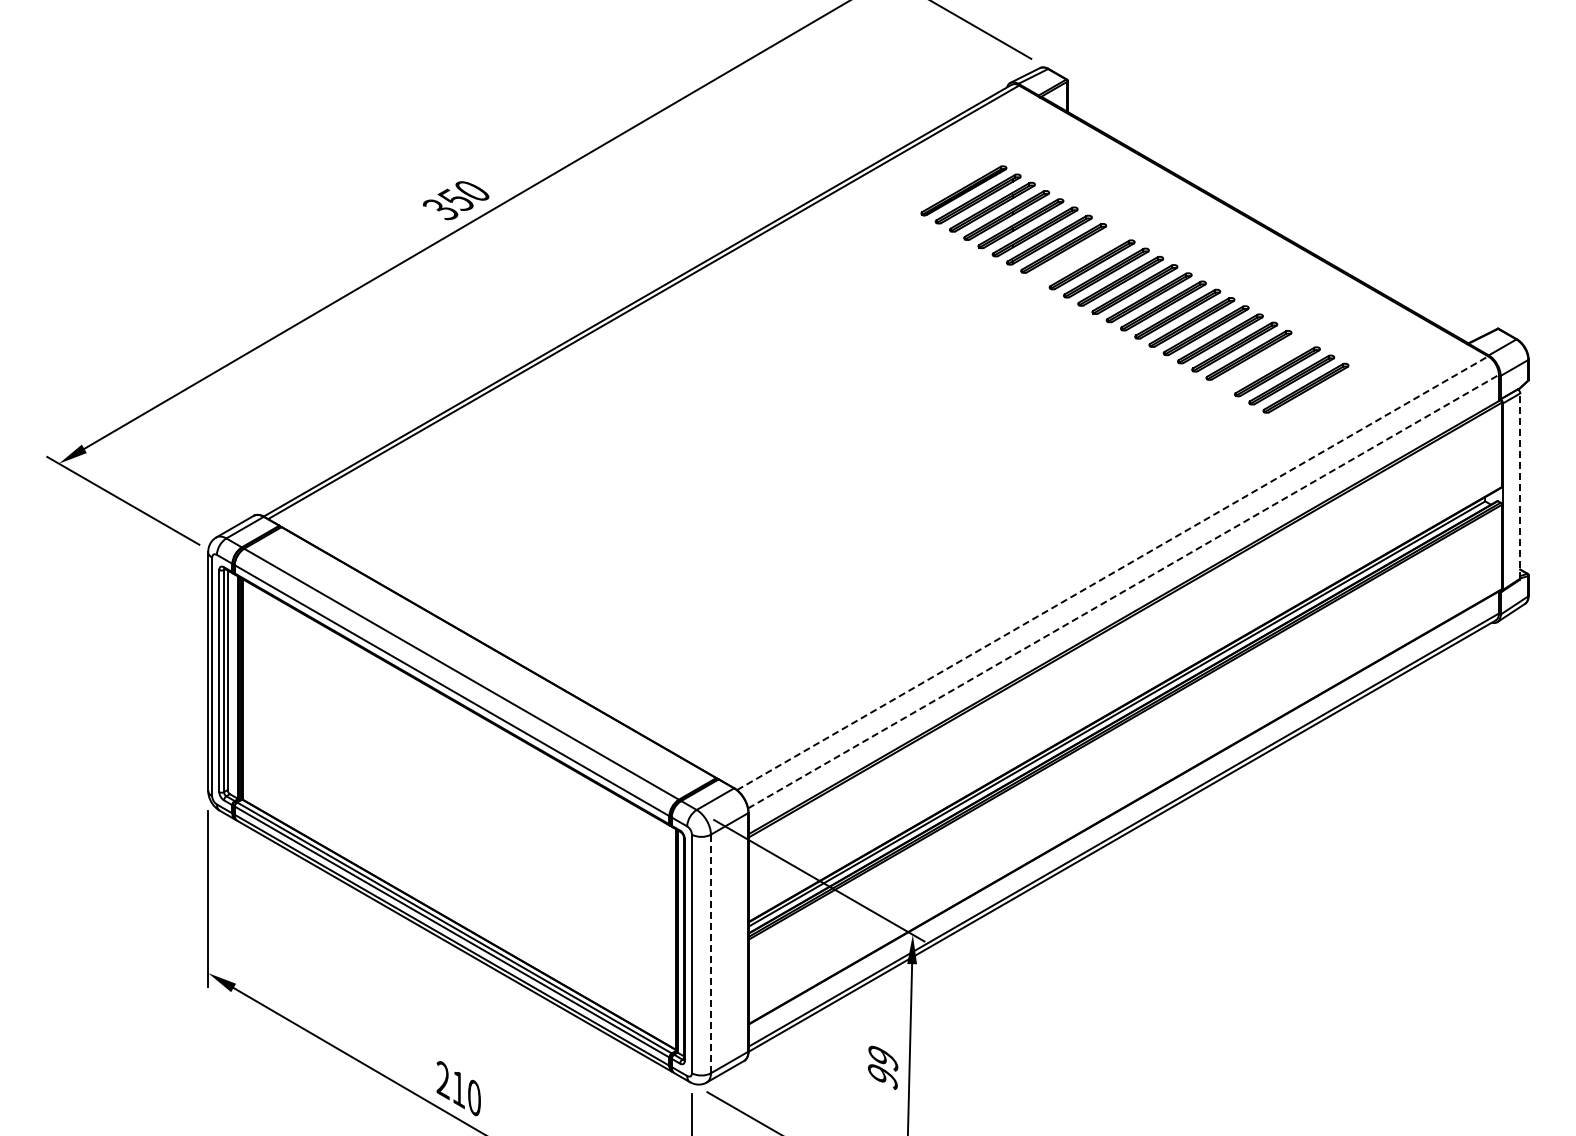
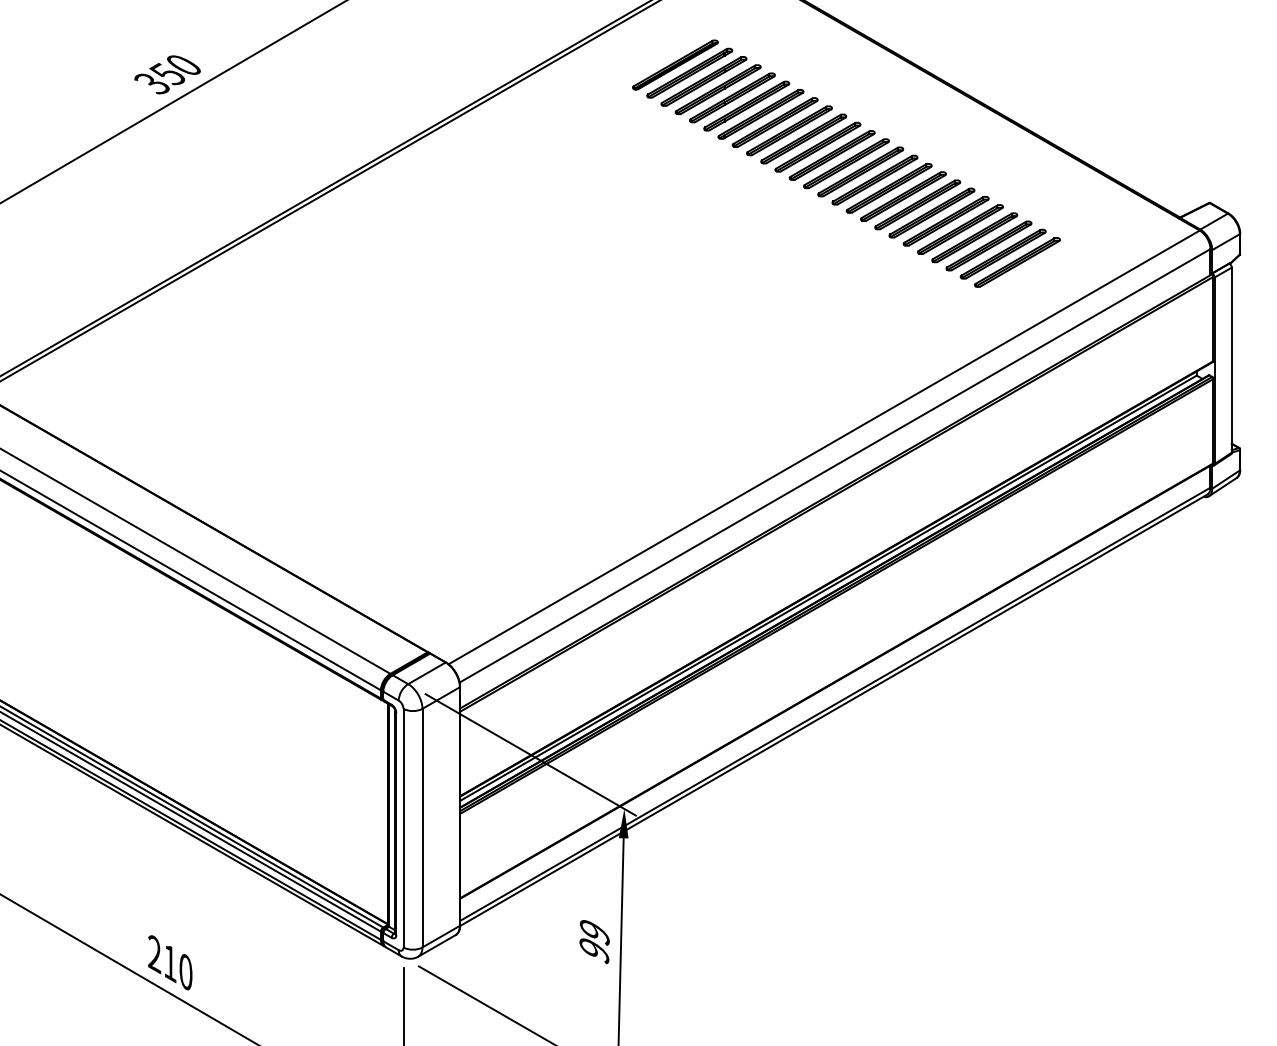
part: (1077, 256) -> (789, 130), added
part: (1262, 363) -> (974, 237), added
line: (1520, 485) -> (1232, 359), dashed -> solid
line: (1112, 573) -> (824, 447), dashed -> solid
line: (1123, 591) -> (835, 465), dashed -> solid
line: (710, 953) -> (422, 827), dashed -> solid

